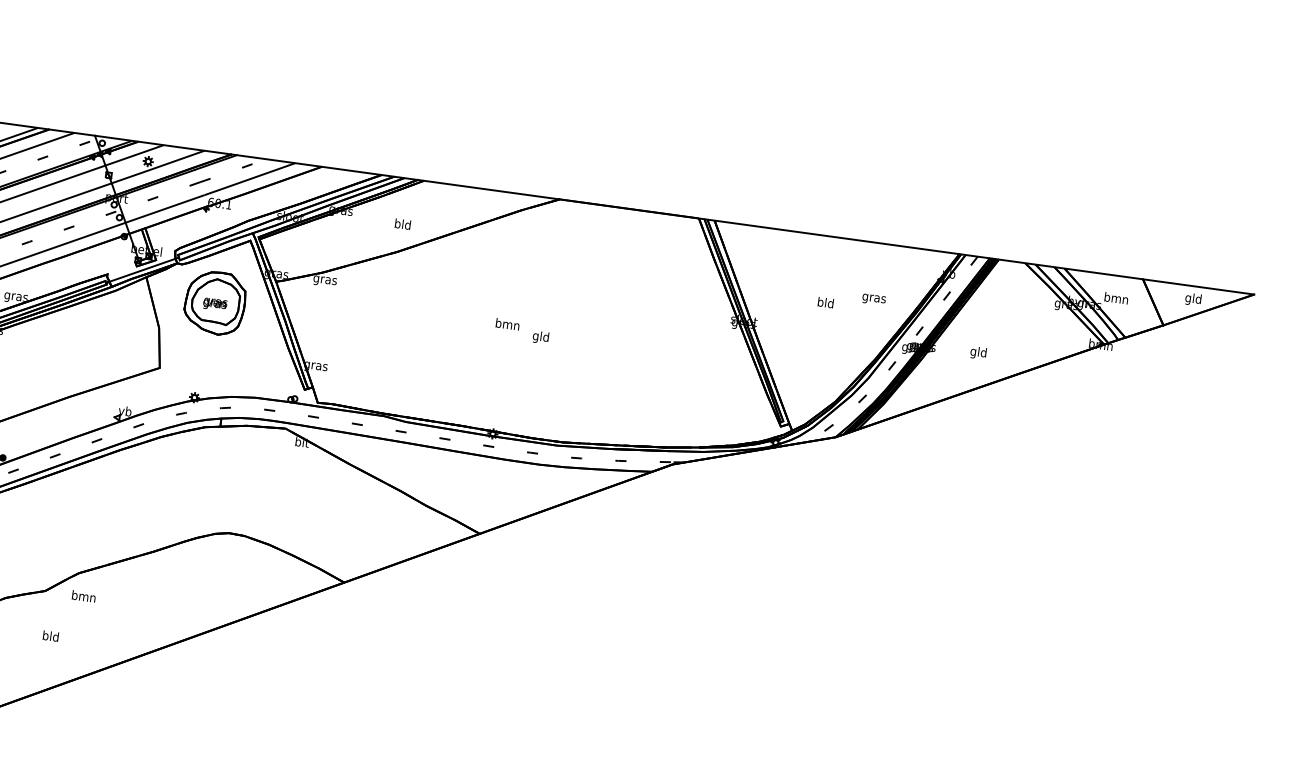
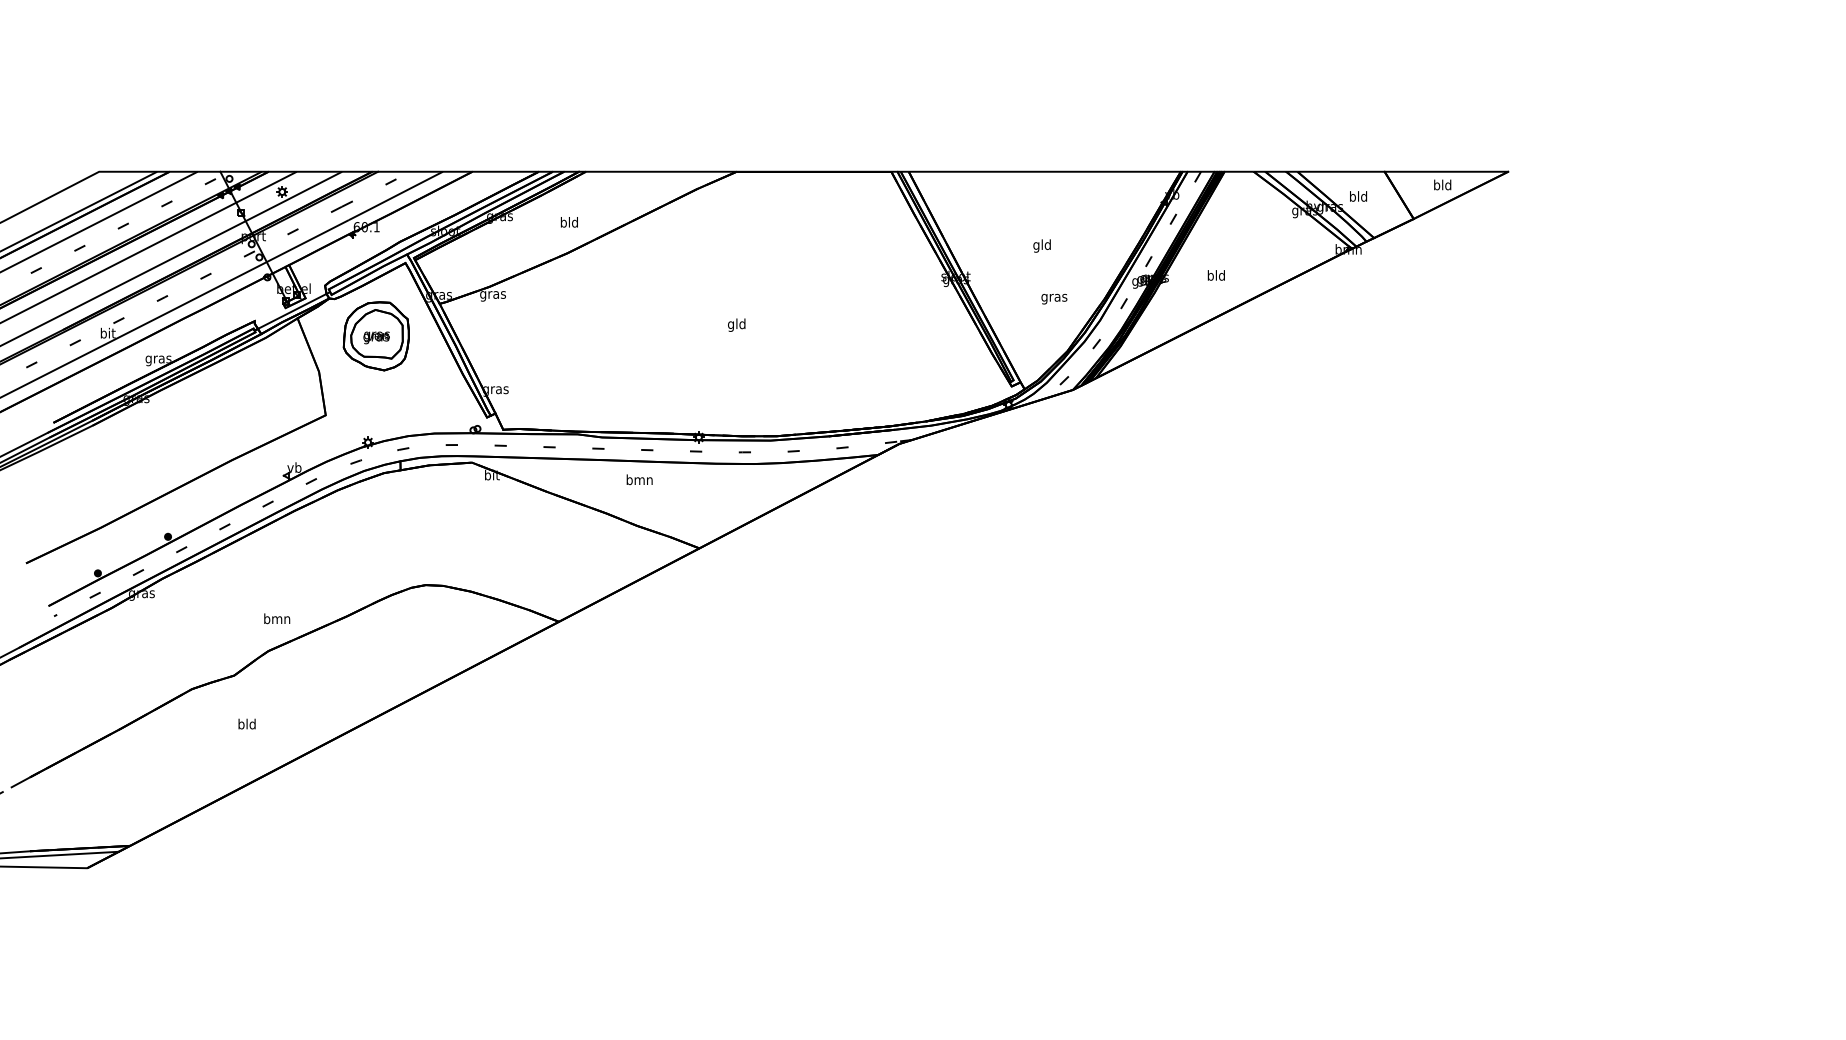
text: (1116, 298) -> (1358, 196), bmn -> bld
text: (1187, 298) -> (1436, 186), gld -> bld
text: (874, 299) -> (1054, 298), moved
text: (820, 302) -> (1036, 245), bld -> gld
text: (507, 324) -> (639, 479), moved
text: (973, 352) -> (1210, 276), gld -> bld
text: (84, 596) -> (277, 618), moved

